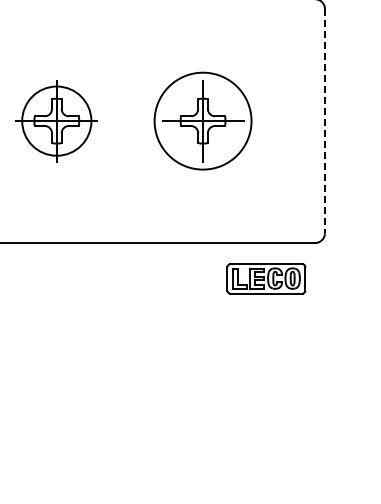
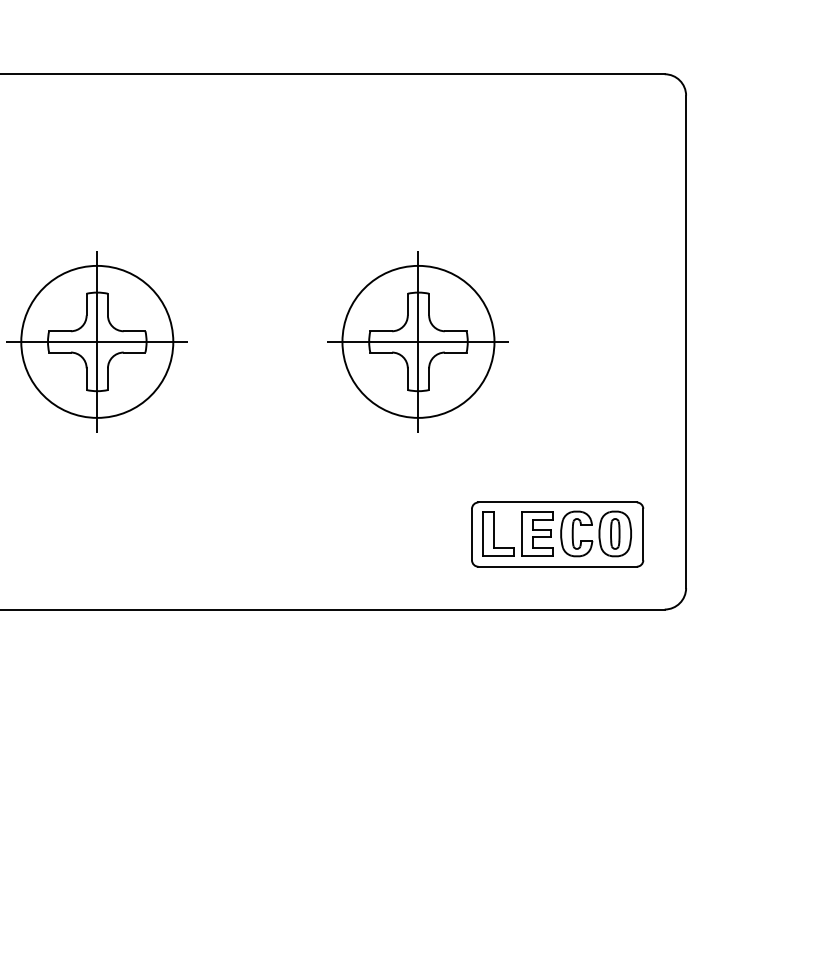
circle: (202, 120) -> (417, 340), size x0.71
line: (324, 121) -> (685, 342), dashed -> solid
part: (266, 278) -> (557, 533), moved

